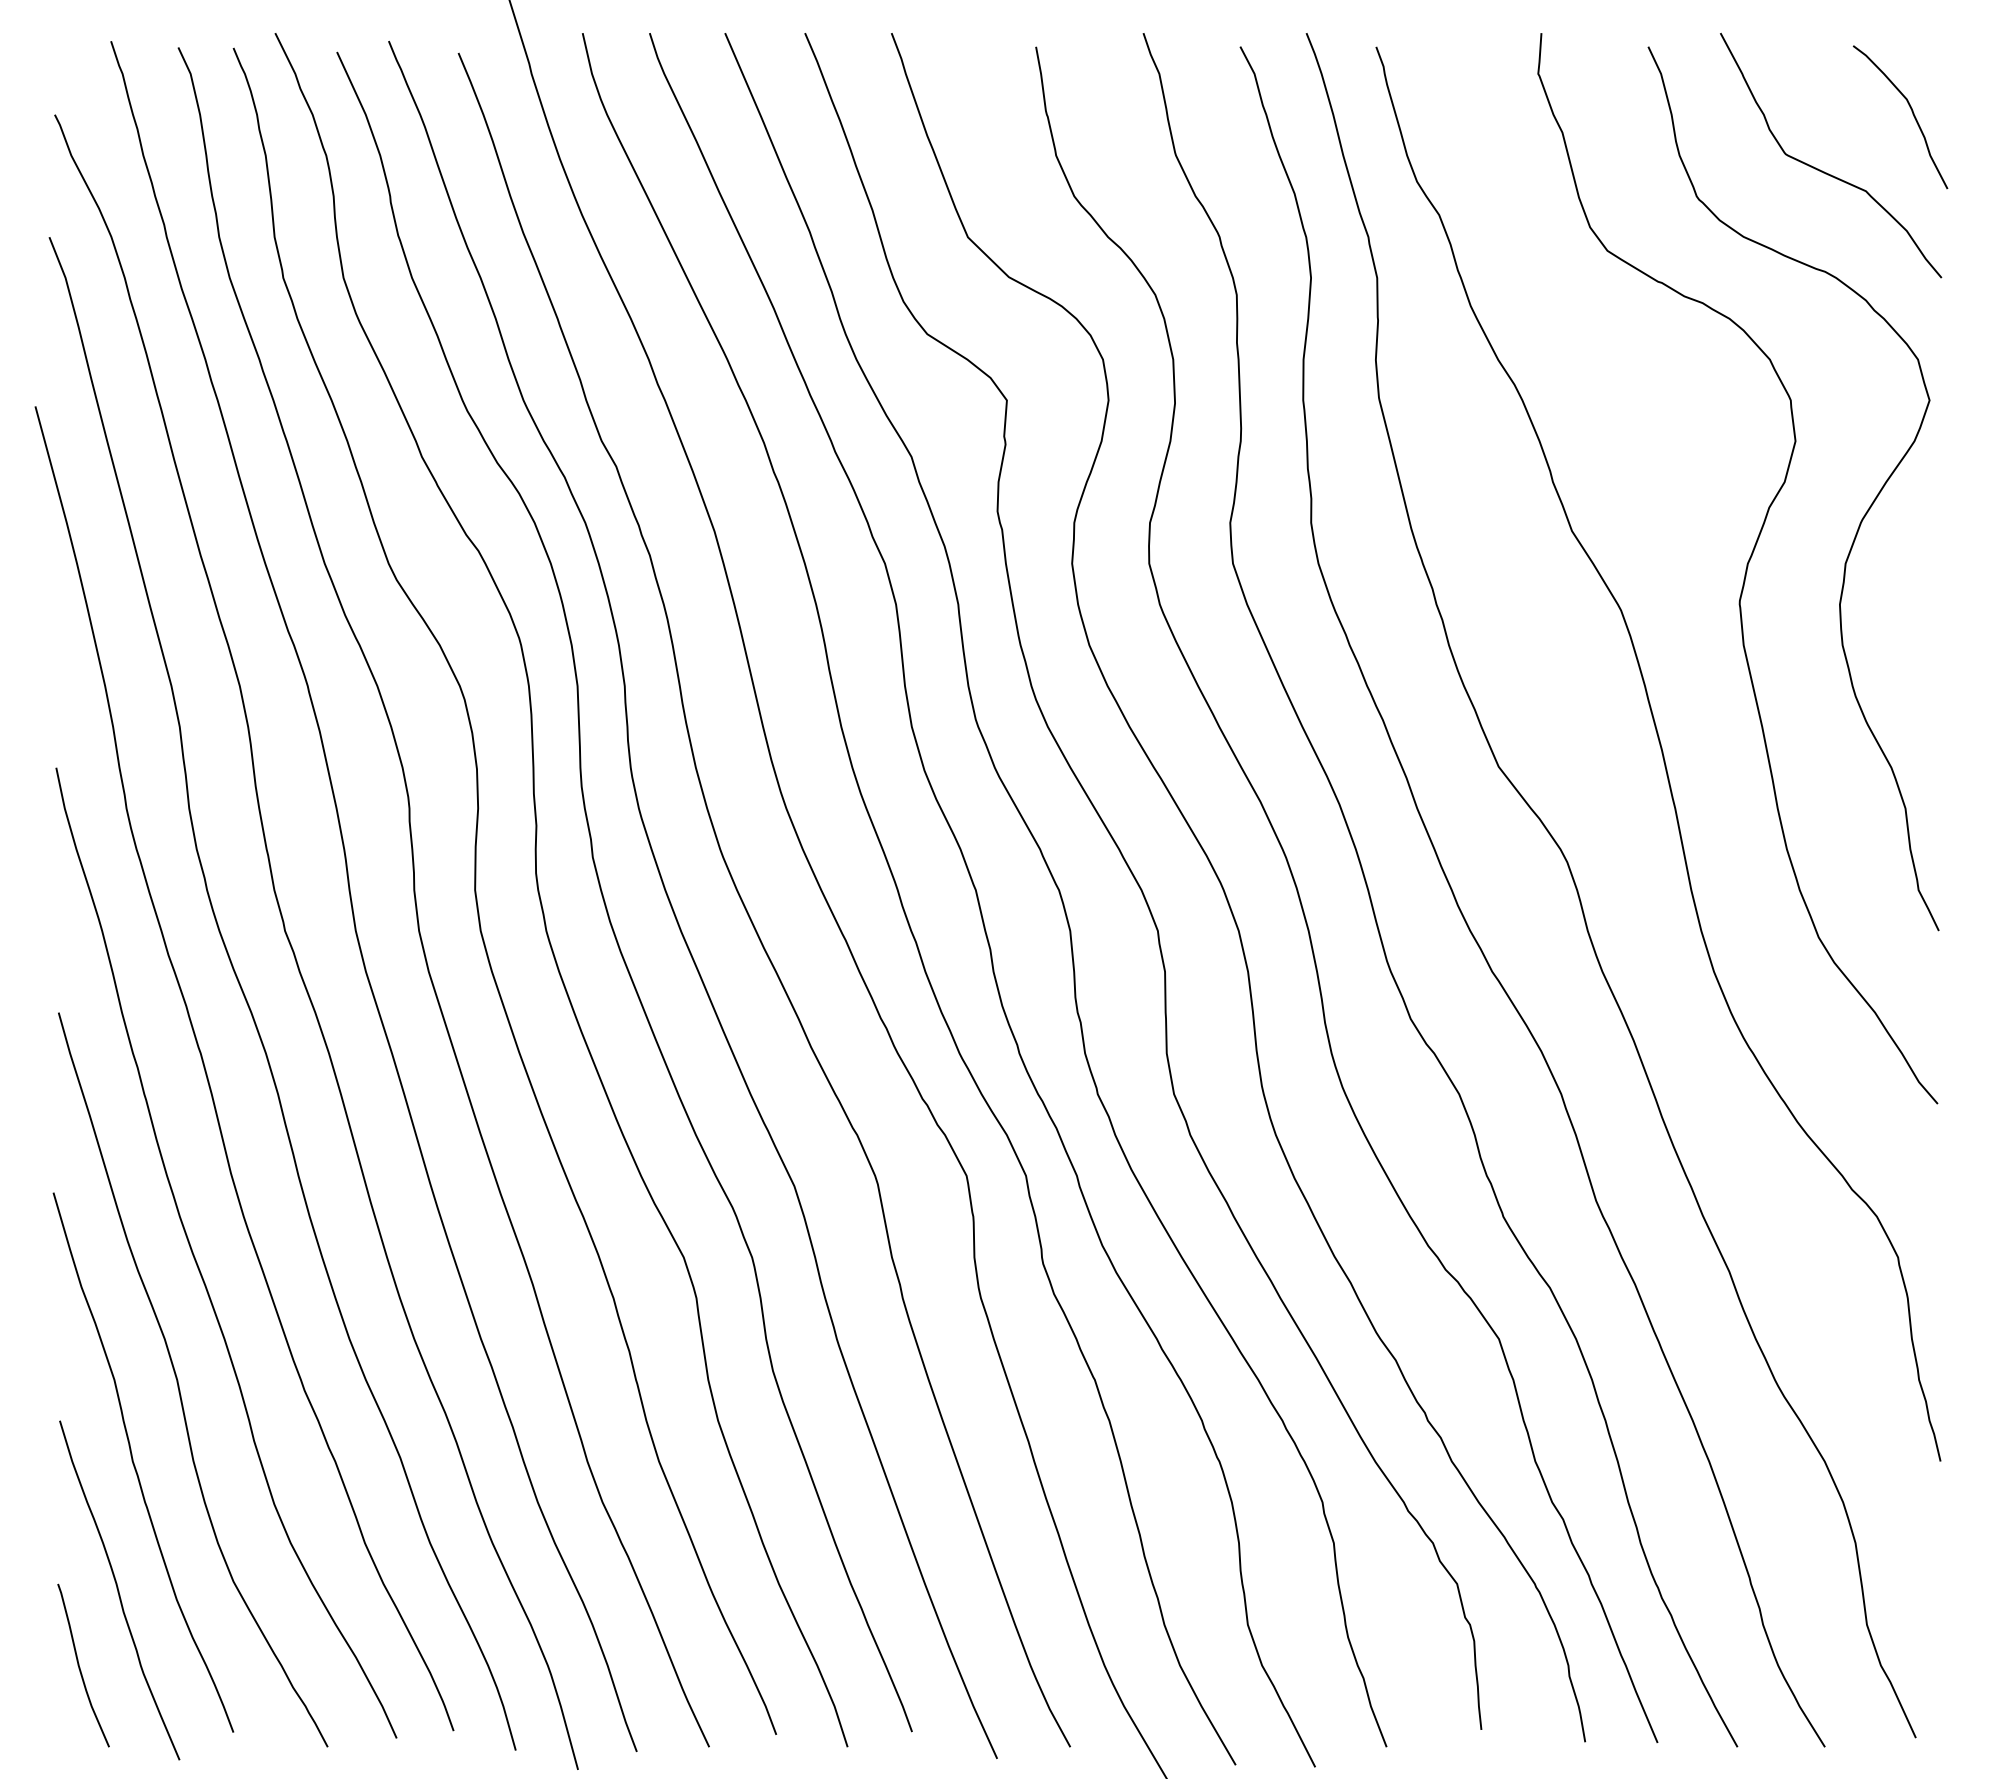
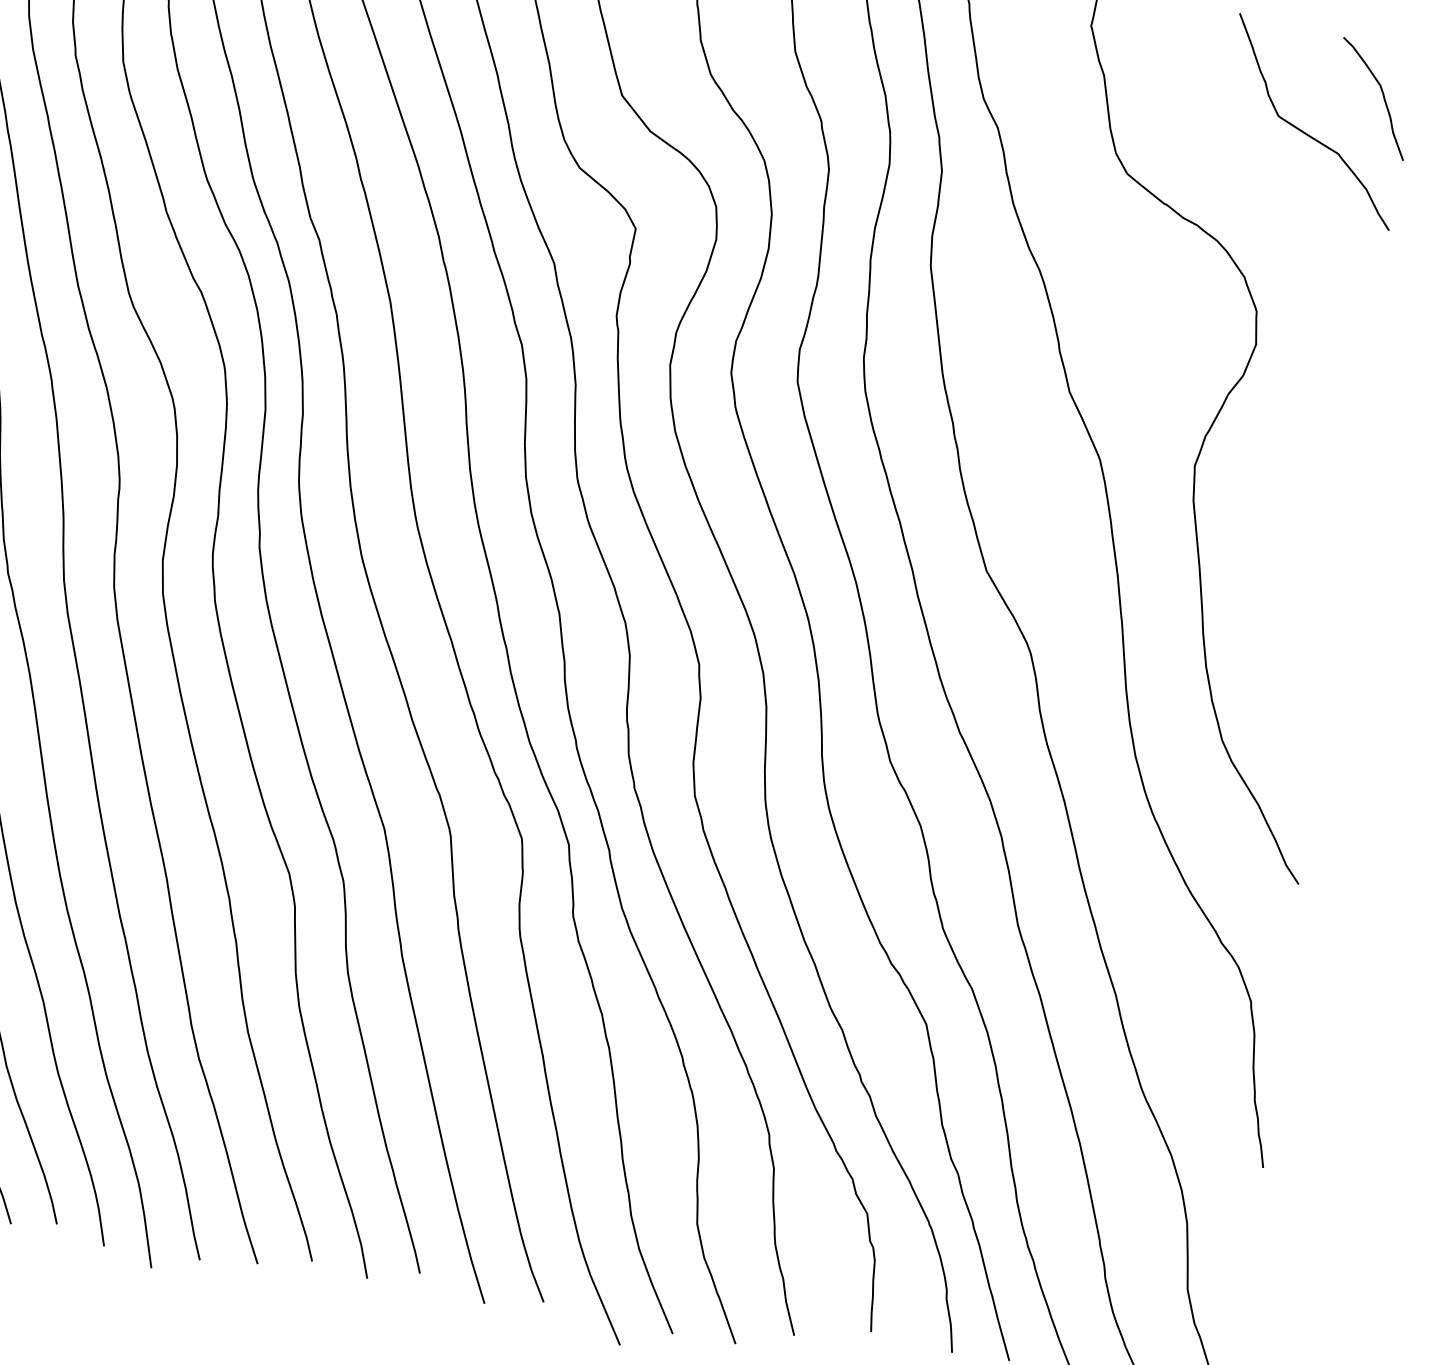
curve: (1860, 521) -> (1299, 414), removed

